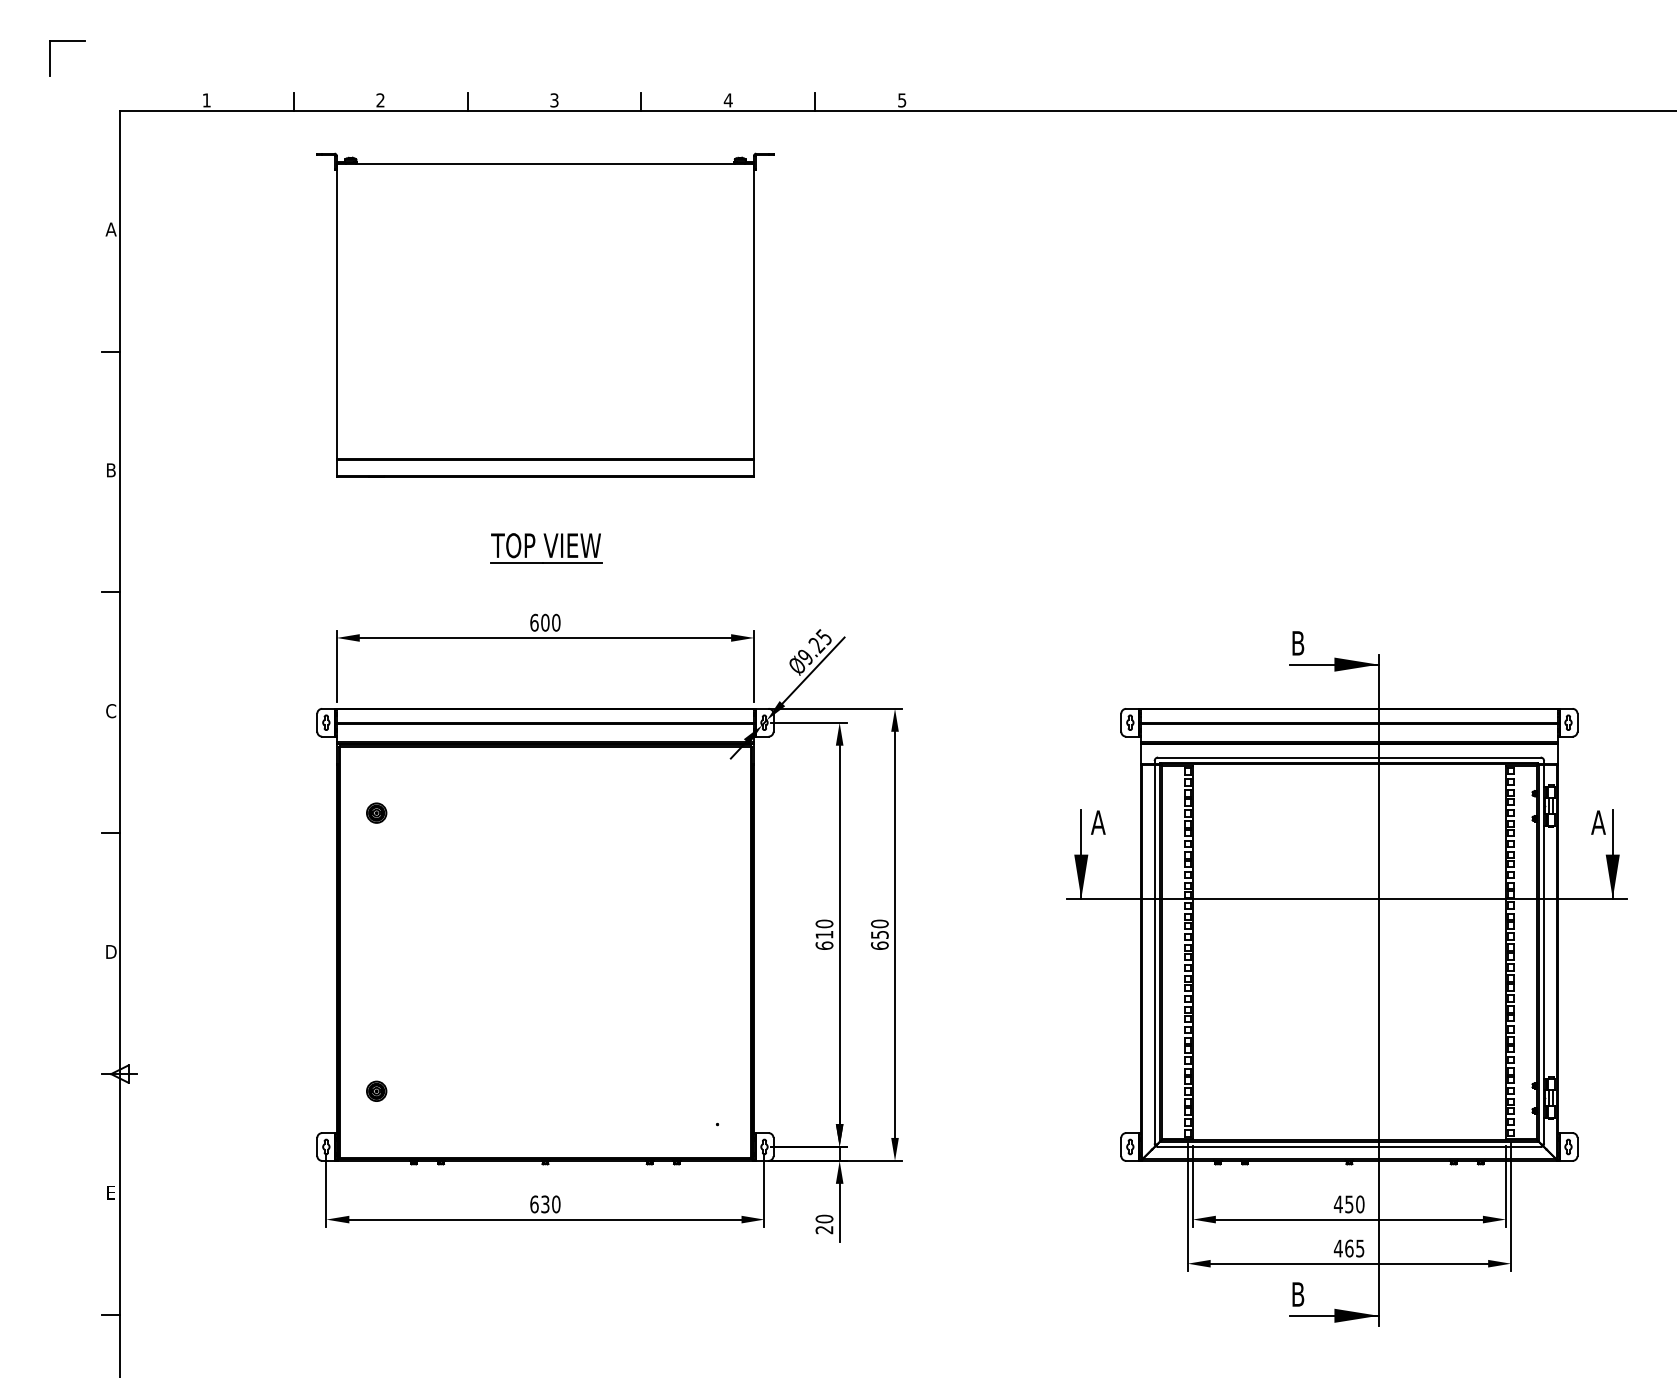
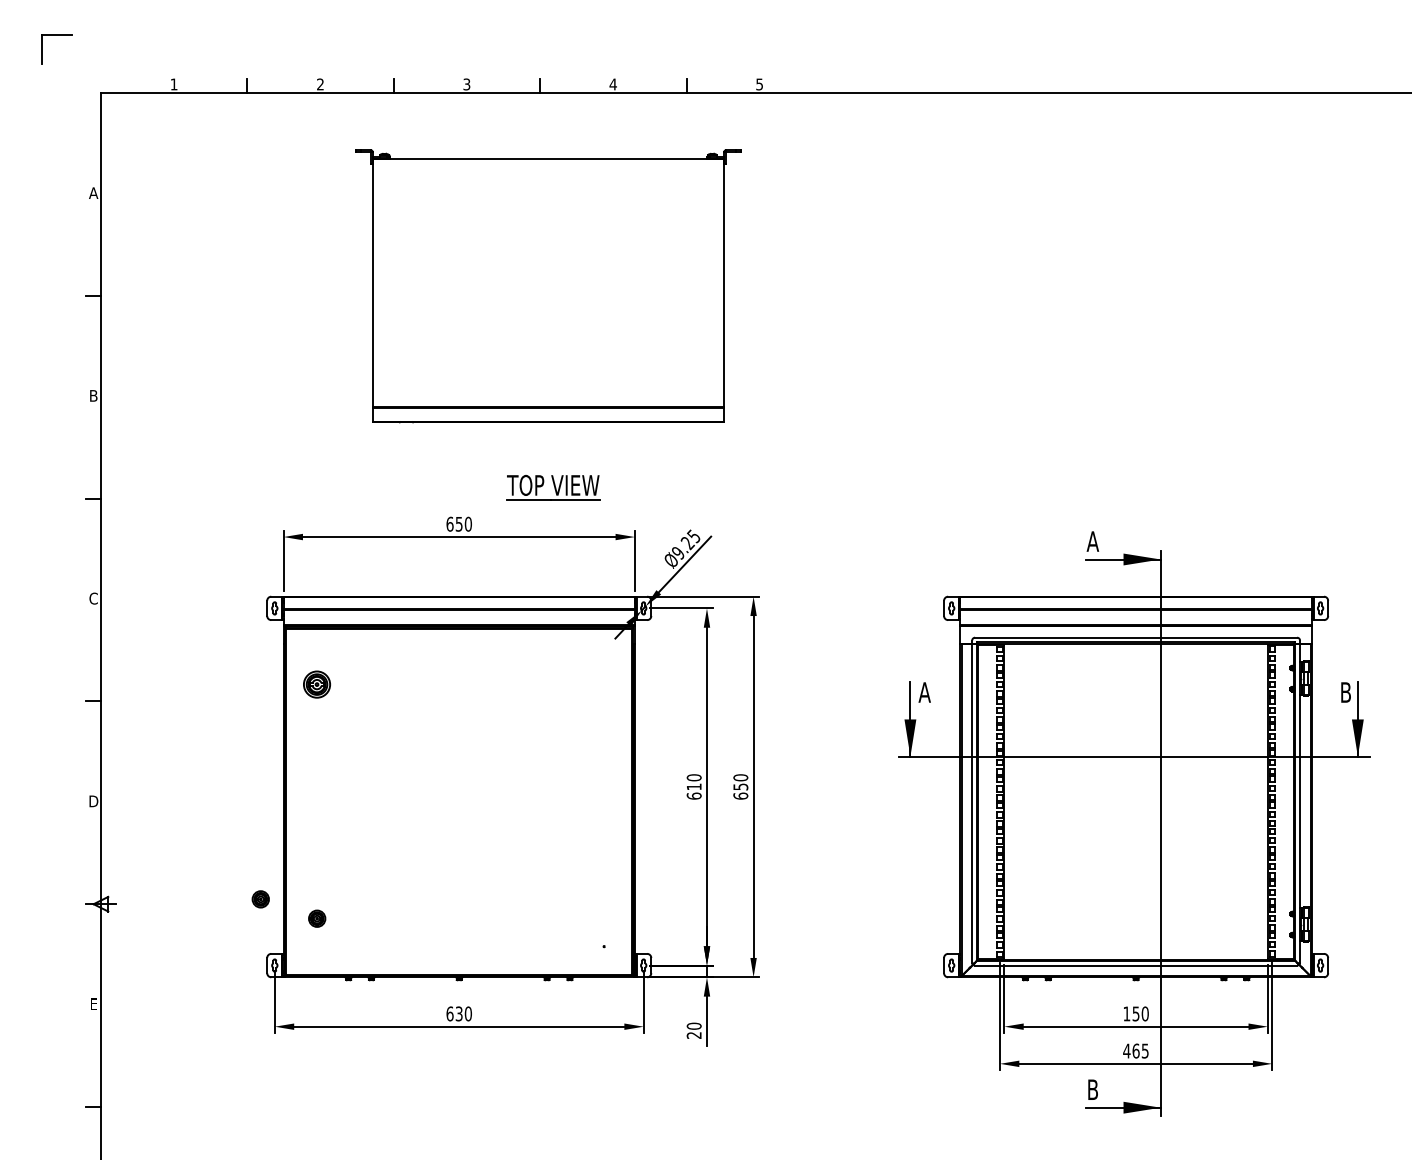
part: (545, 314) -> (548, 285), moved
part: (546, 548) -> (553, 487), moved
text: (545, 622) -> (459, 524), 600 -> 650
text: (1297, 643) -> (1092, 541), B -> A
part: (376, 812) -> (317, 683), size x1.6
text: (1598, 822) -> (1345, 692), A -> B
part: (309, 1067) -> (260, 898), added
text: (1337, 1204) -> (1126, 1013), 450 -> 150

